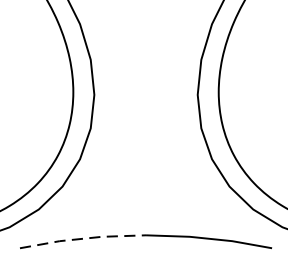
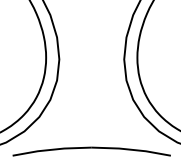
line: (83, 238) -> (52, 149), dashed -> solid

